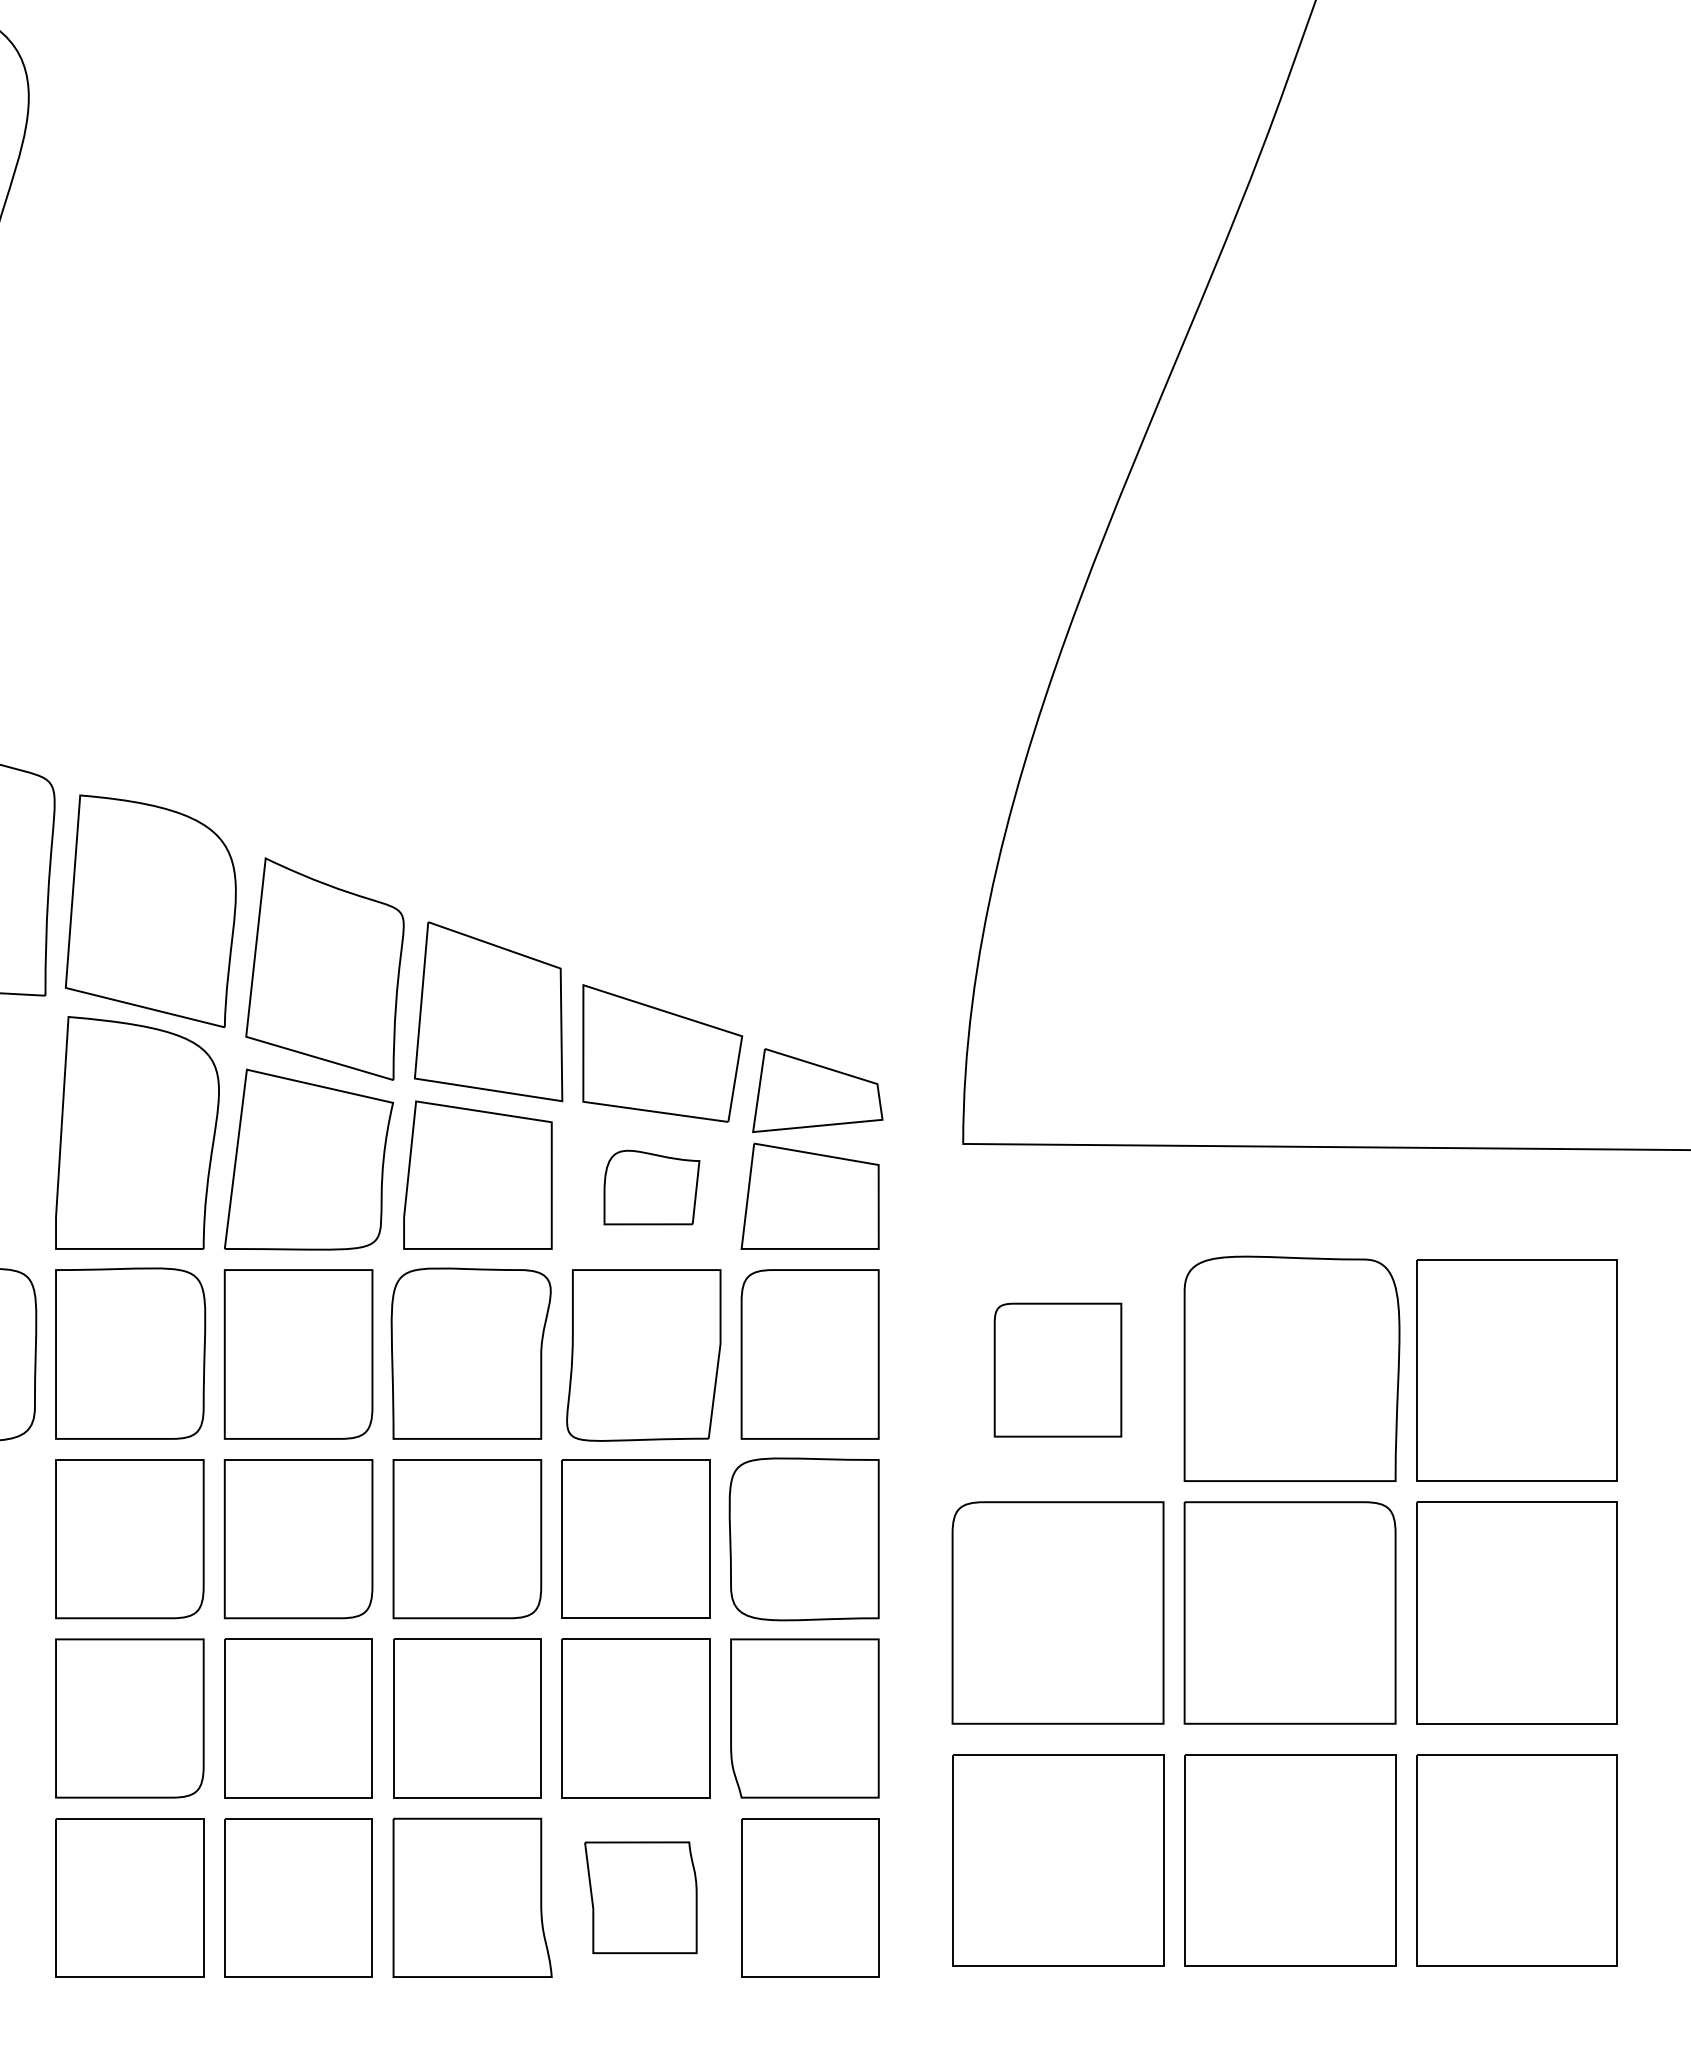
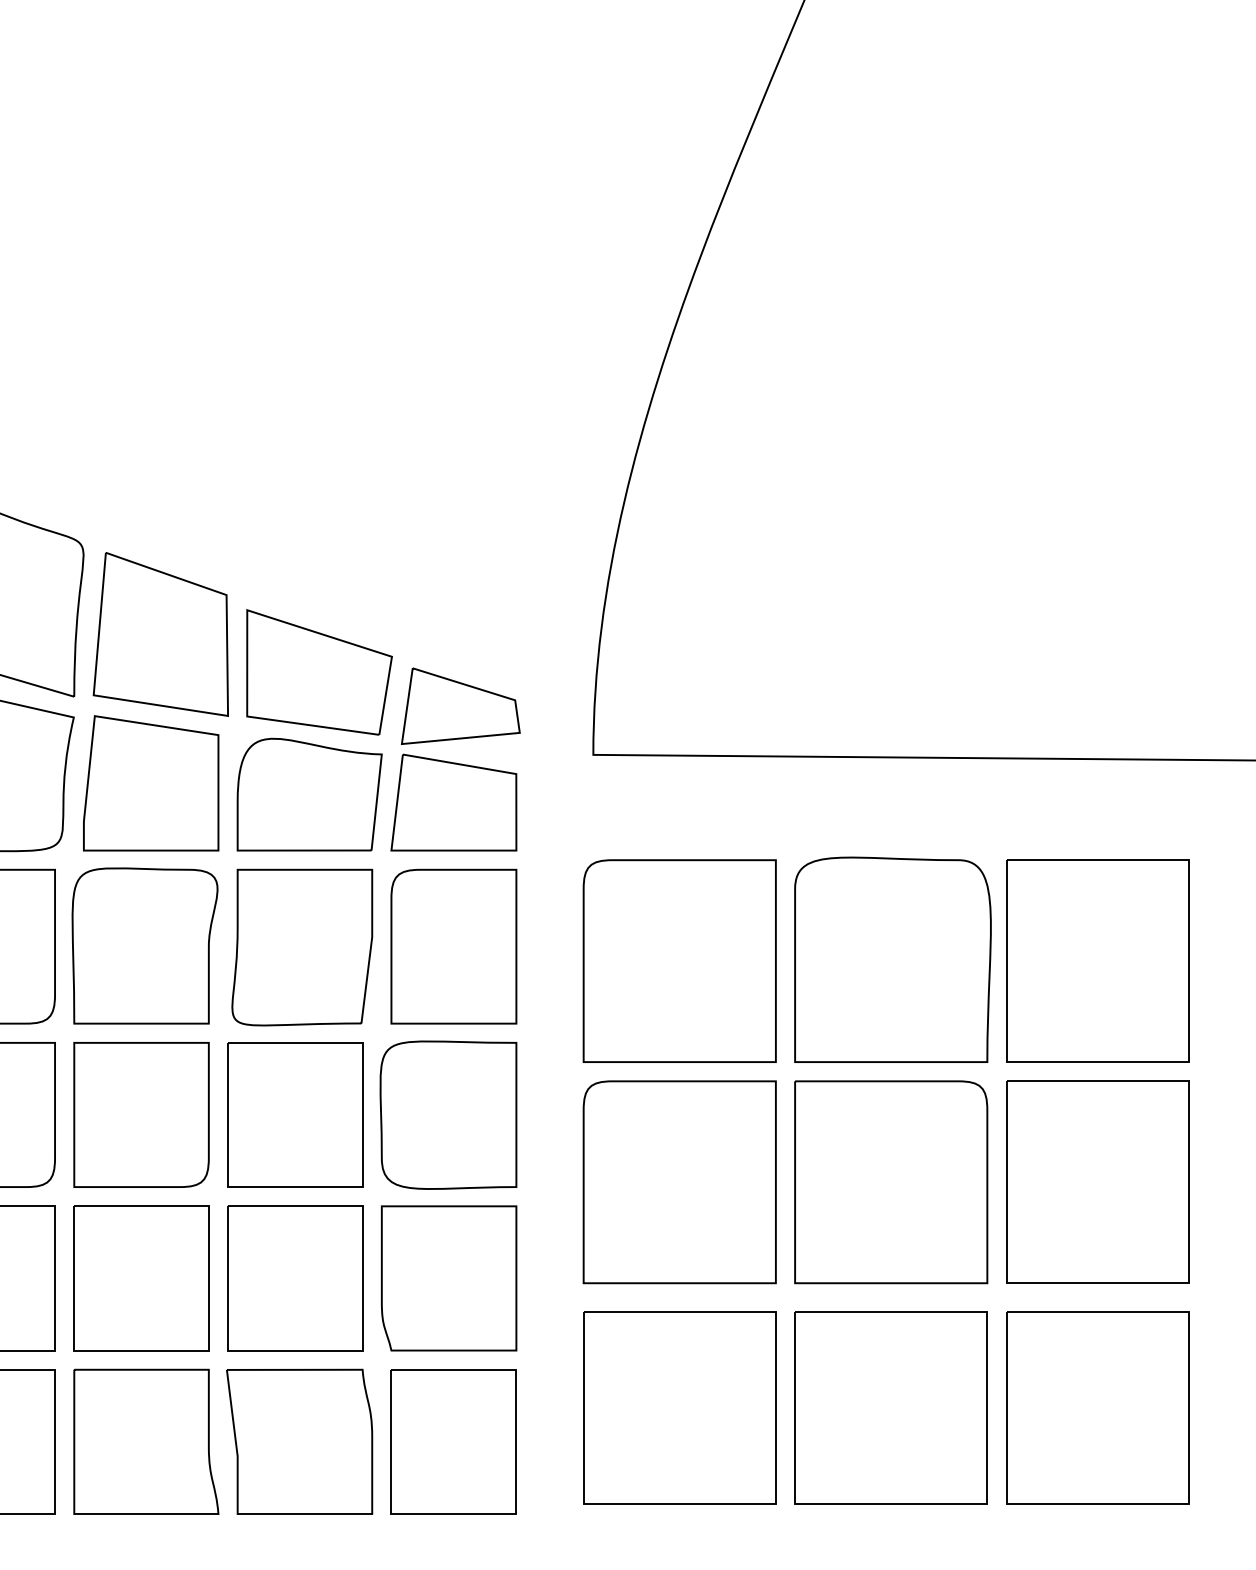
part: (651, 1187) -> (309, 794), size x1.67
part: (1057, 1369) -> (679, 960), size x1.67
part: (640, 1897) -> (299, 1441), size x1.43

